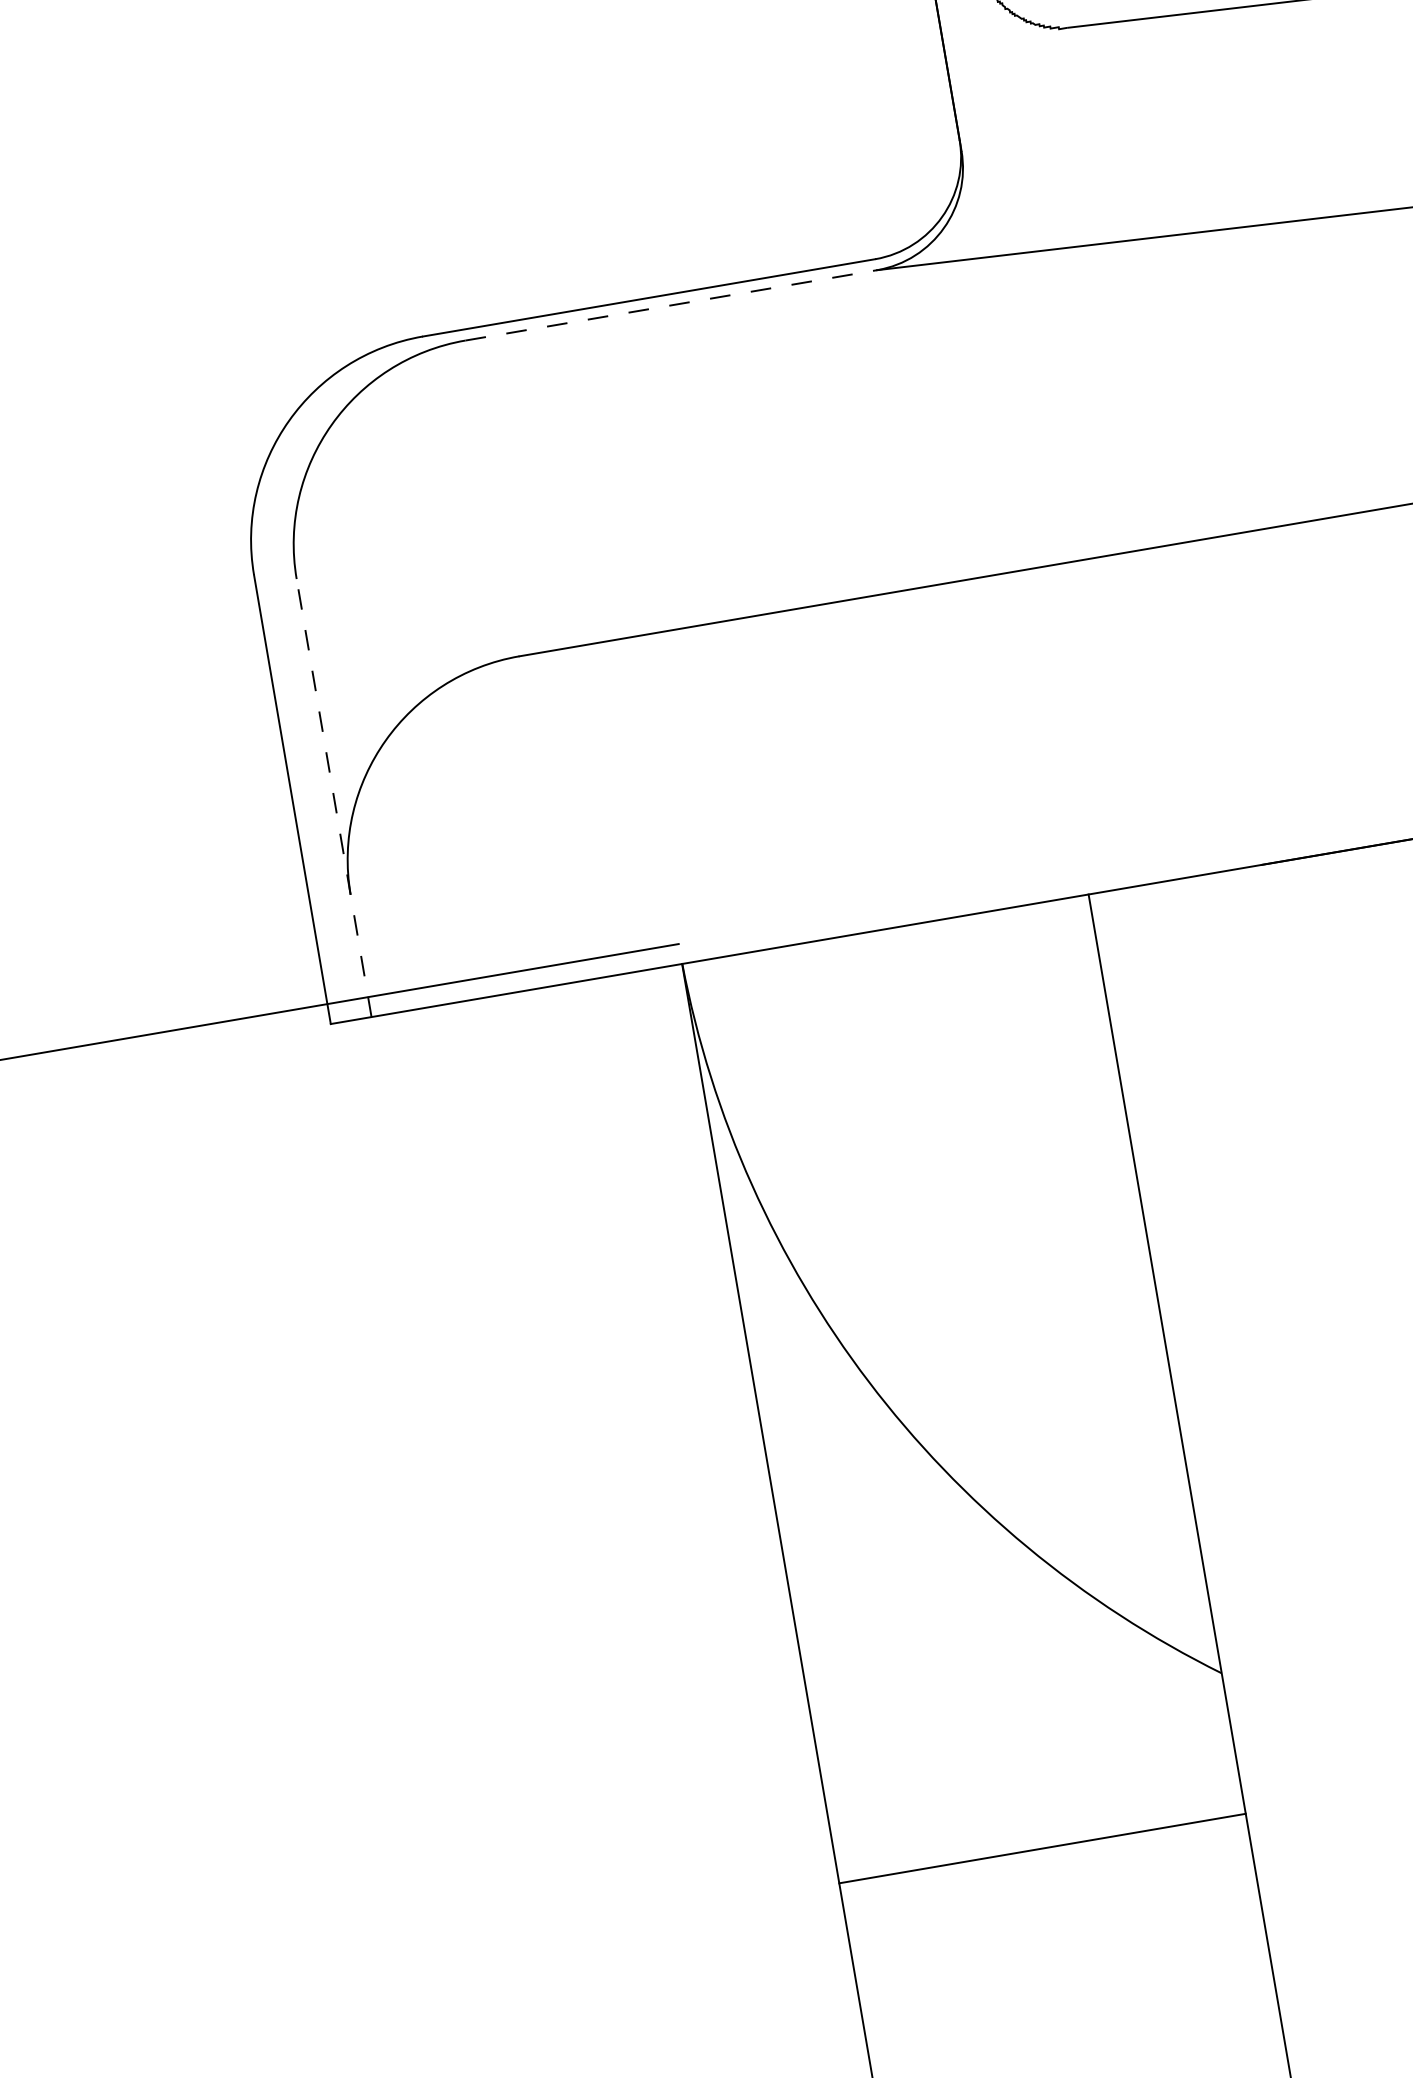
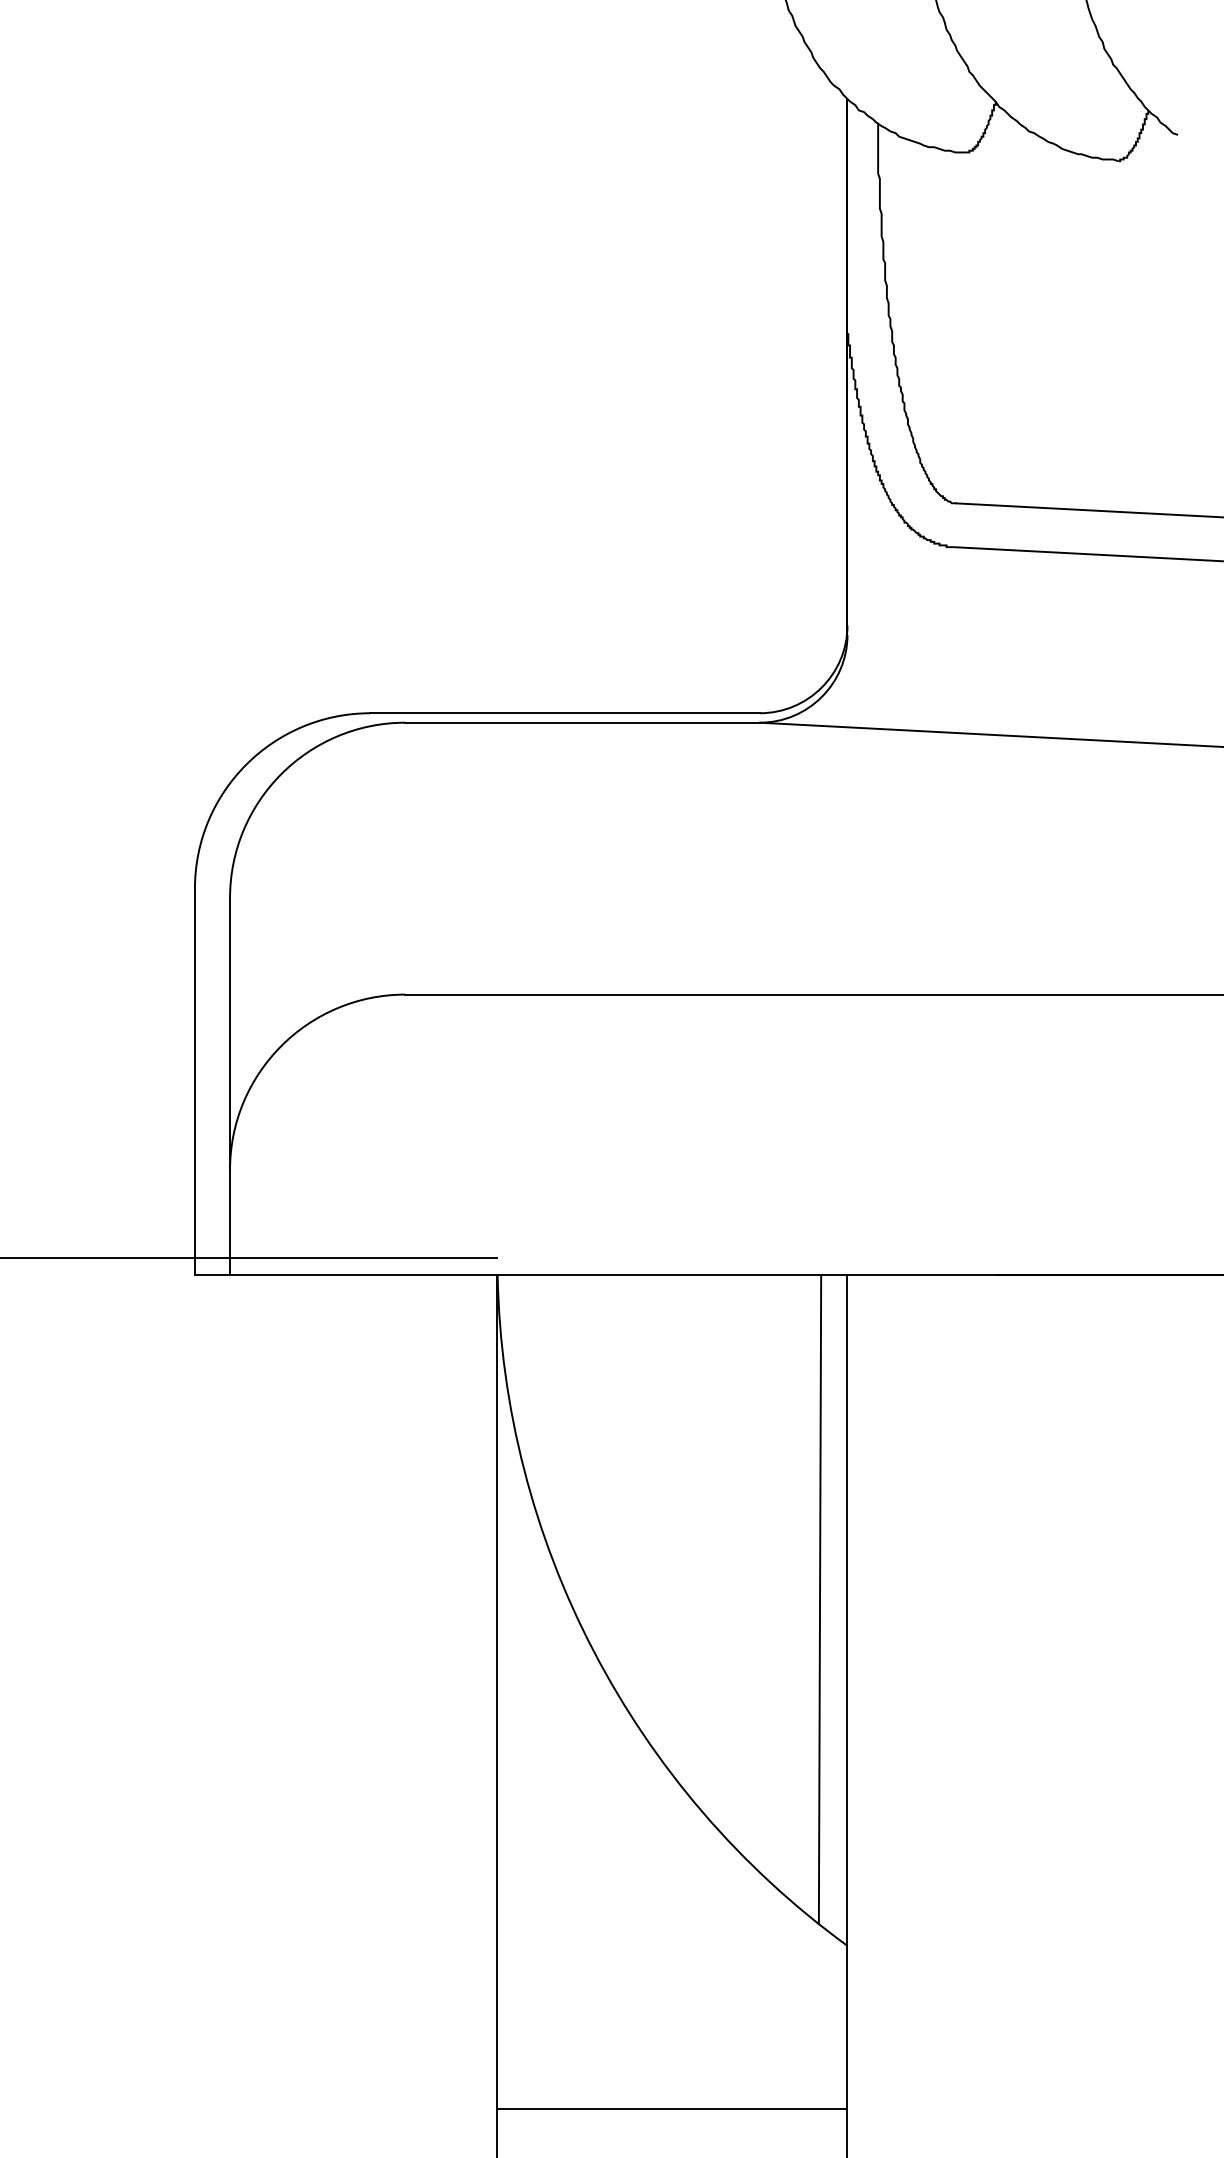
line: (672, 304) -> (583, 722), dashed -> solid
line: (334, 797) -> (230, 1086), dashed -> solid
line: (1120, 1276) -> (819, 1599), added
line: (1042, 1848) -> (672, 2108), moved

